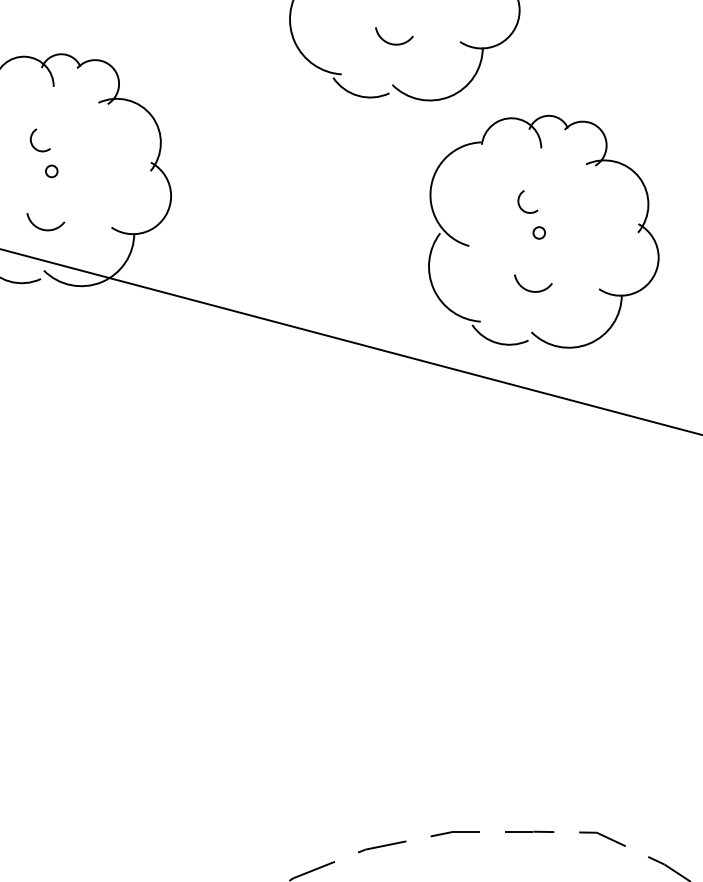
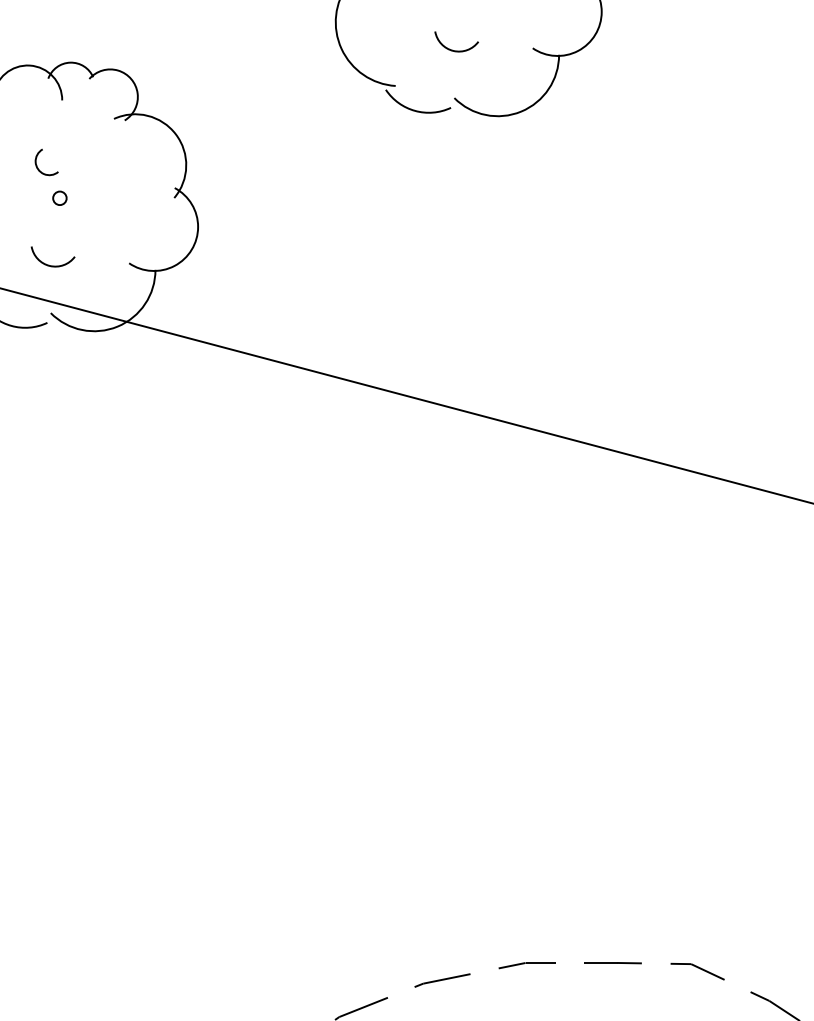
part: (543, 231) -> (629, 267), removed

